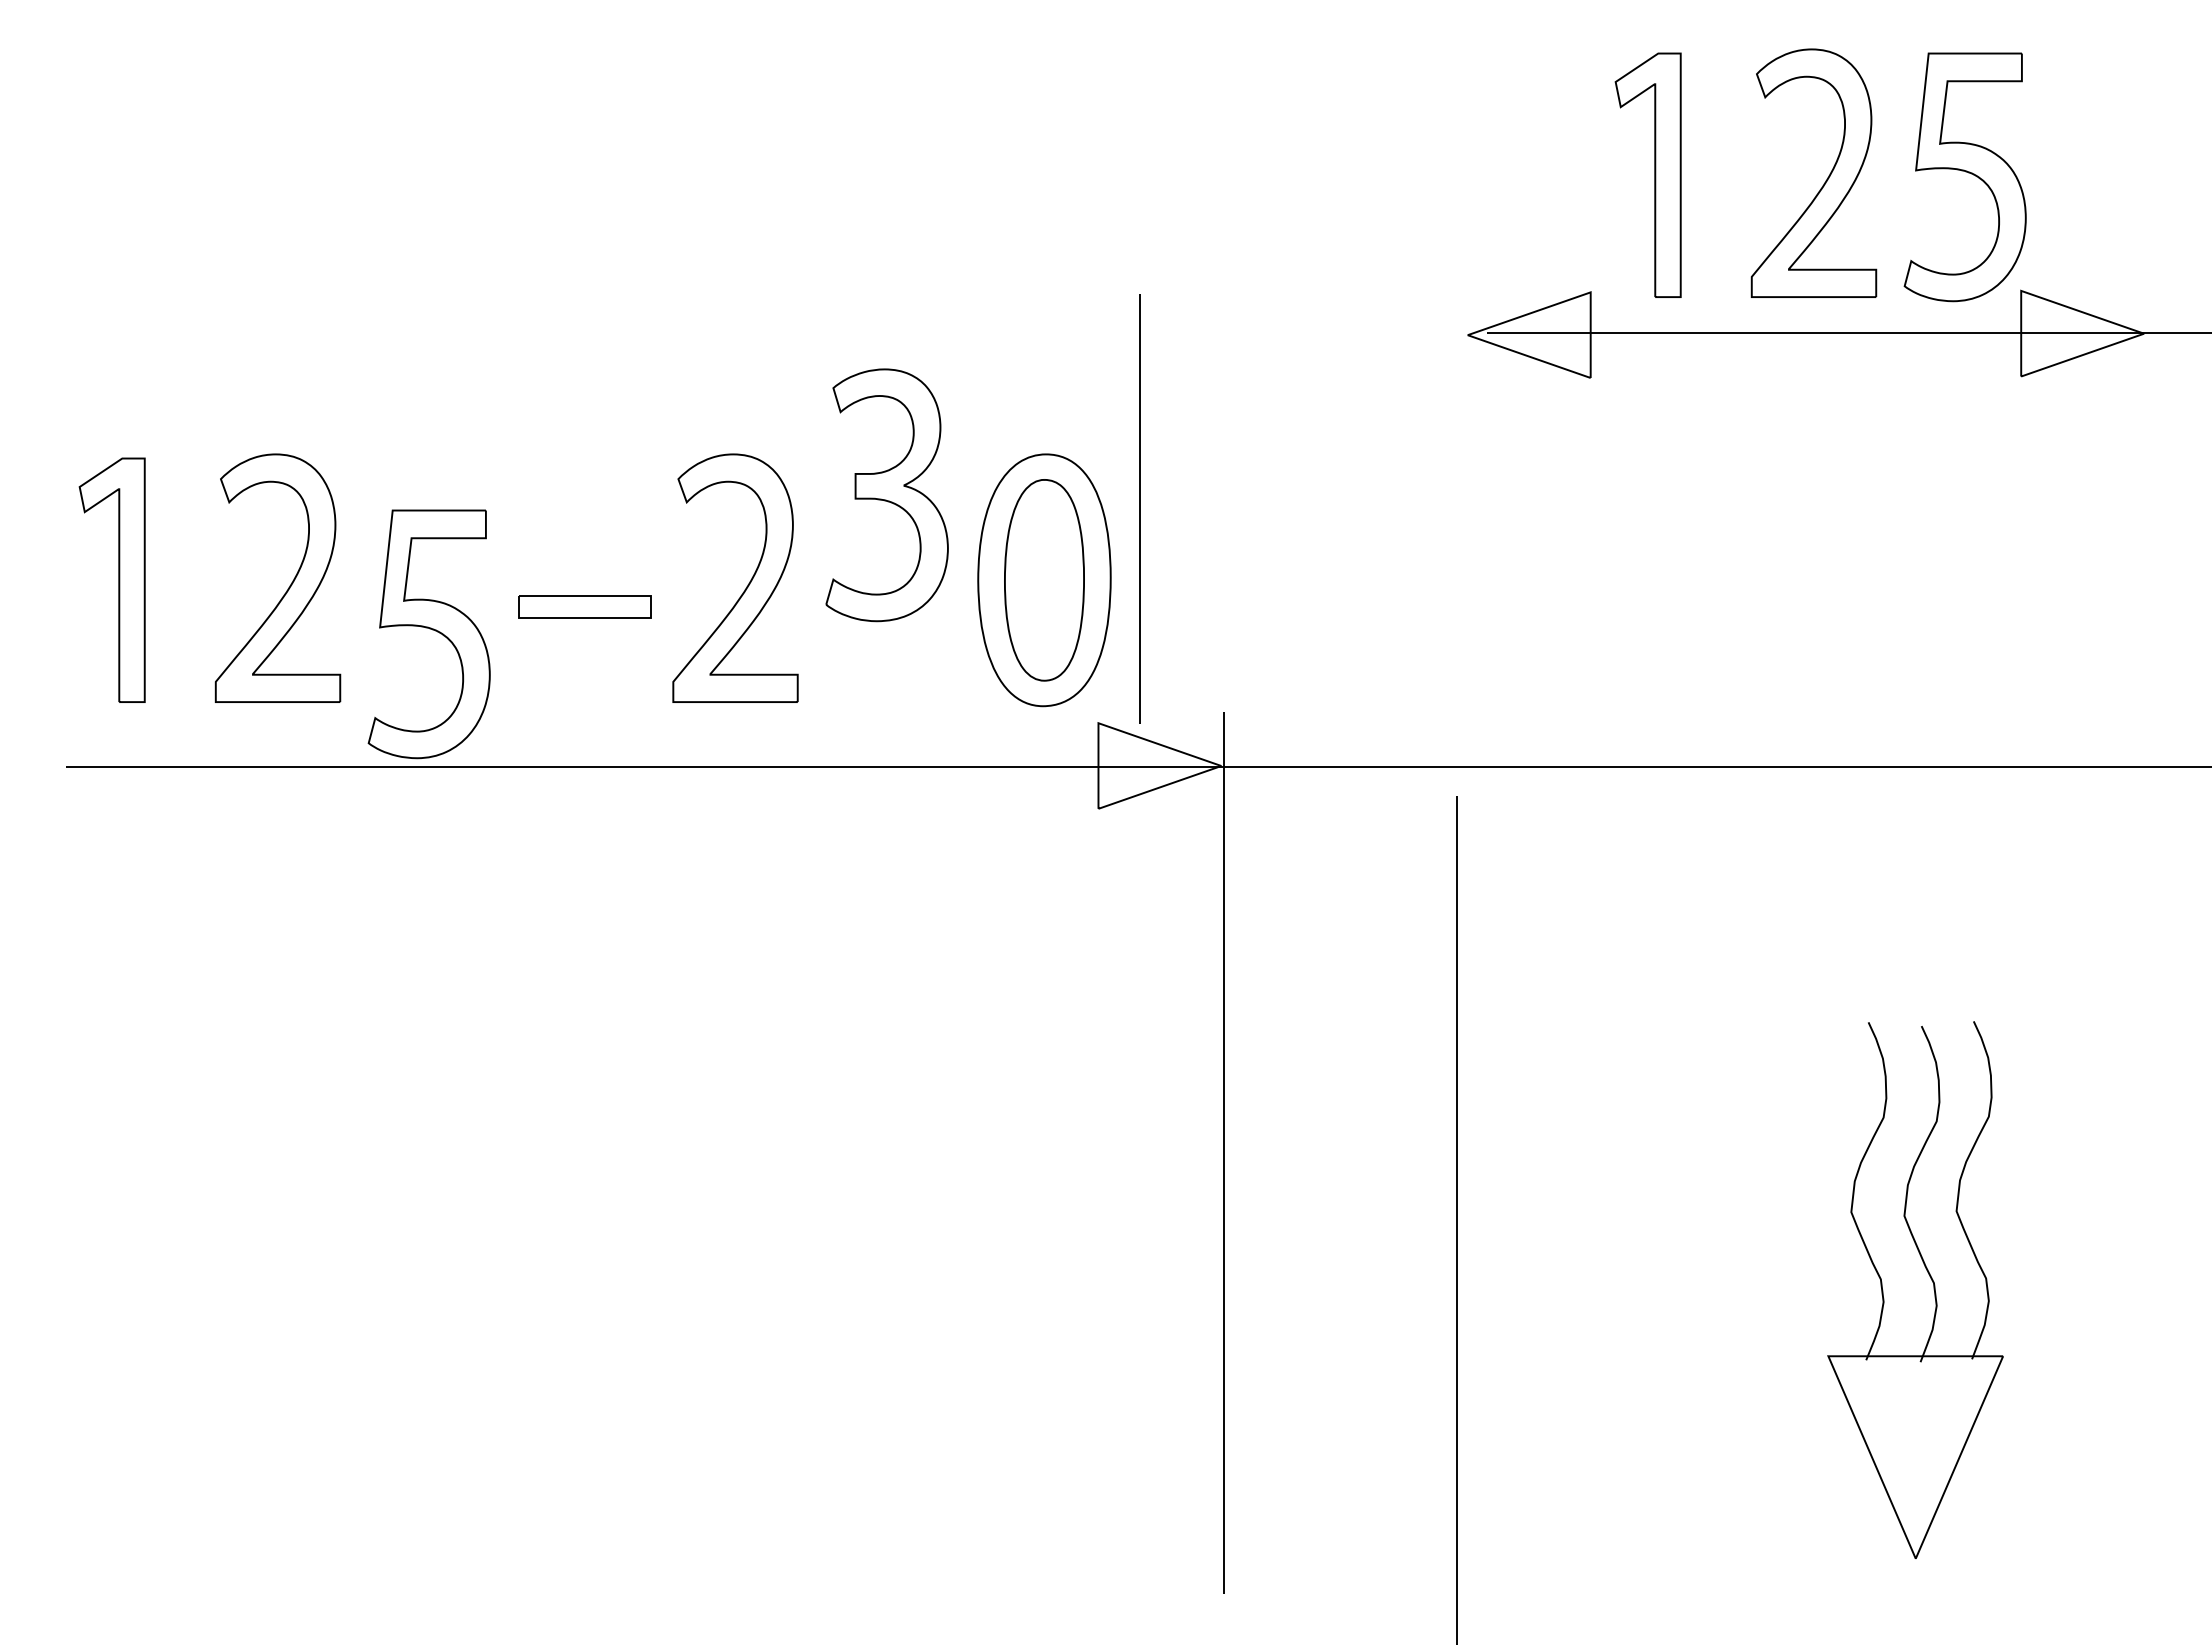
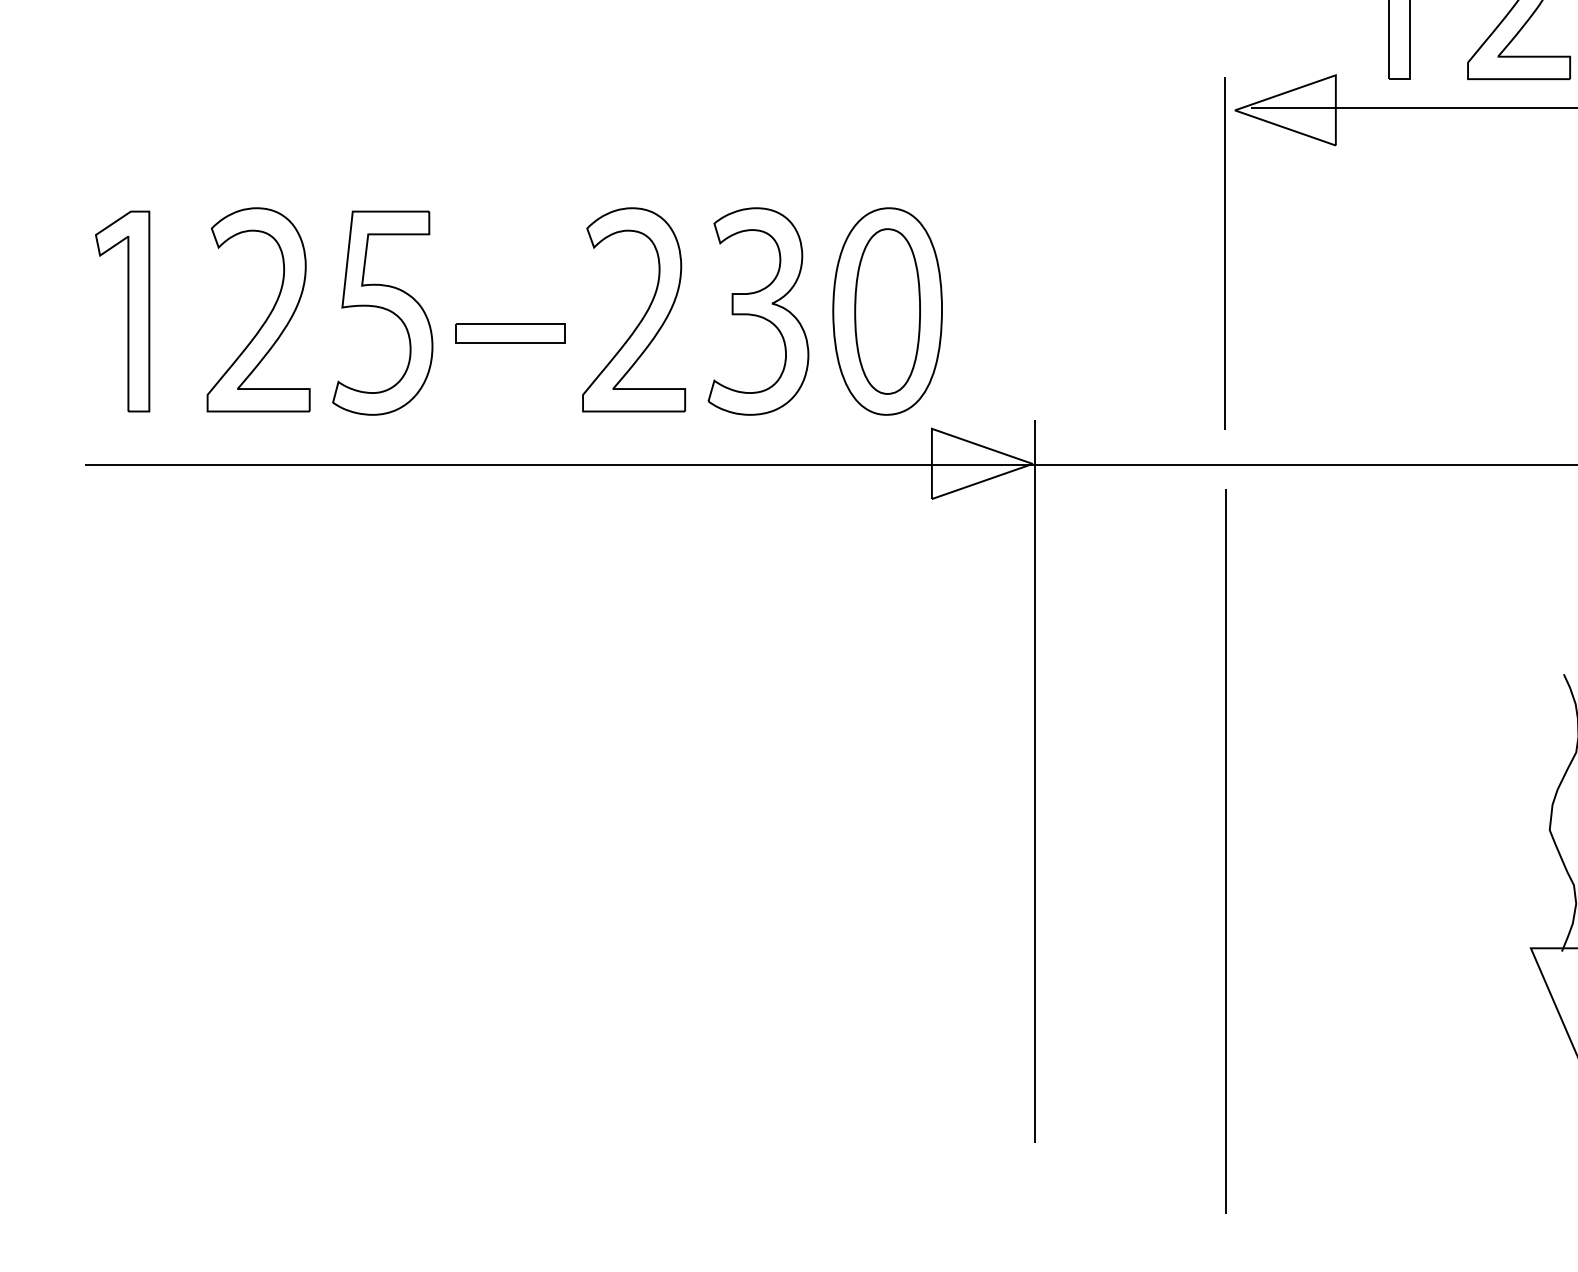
part: (886, 495) -> (757, 311), moved
line: (1139, 508) -> (1224, 252), moved
part: (428, 634) -> (382, 313), moved

